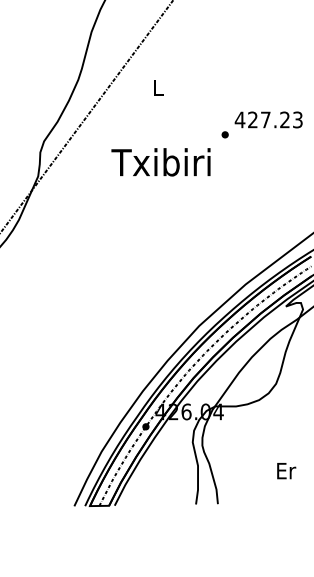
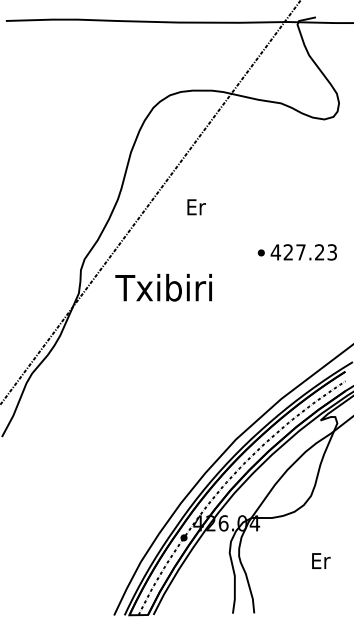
text: (158, 88) -> (196, 207), L -> Er
text: (268, 120) -> (303, 252), moved
text: (160, 162) -> (163, 287), moved
text: (286, 470) -> (321, 560), moved

